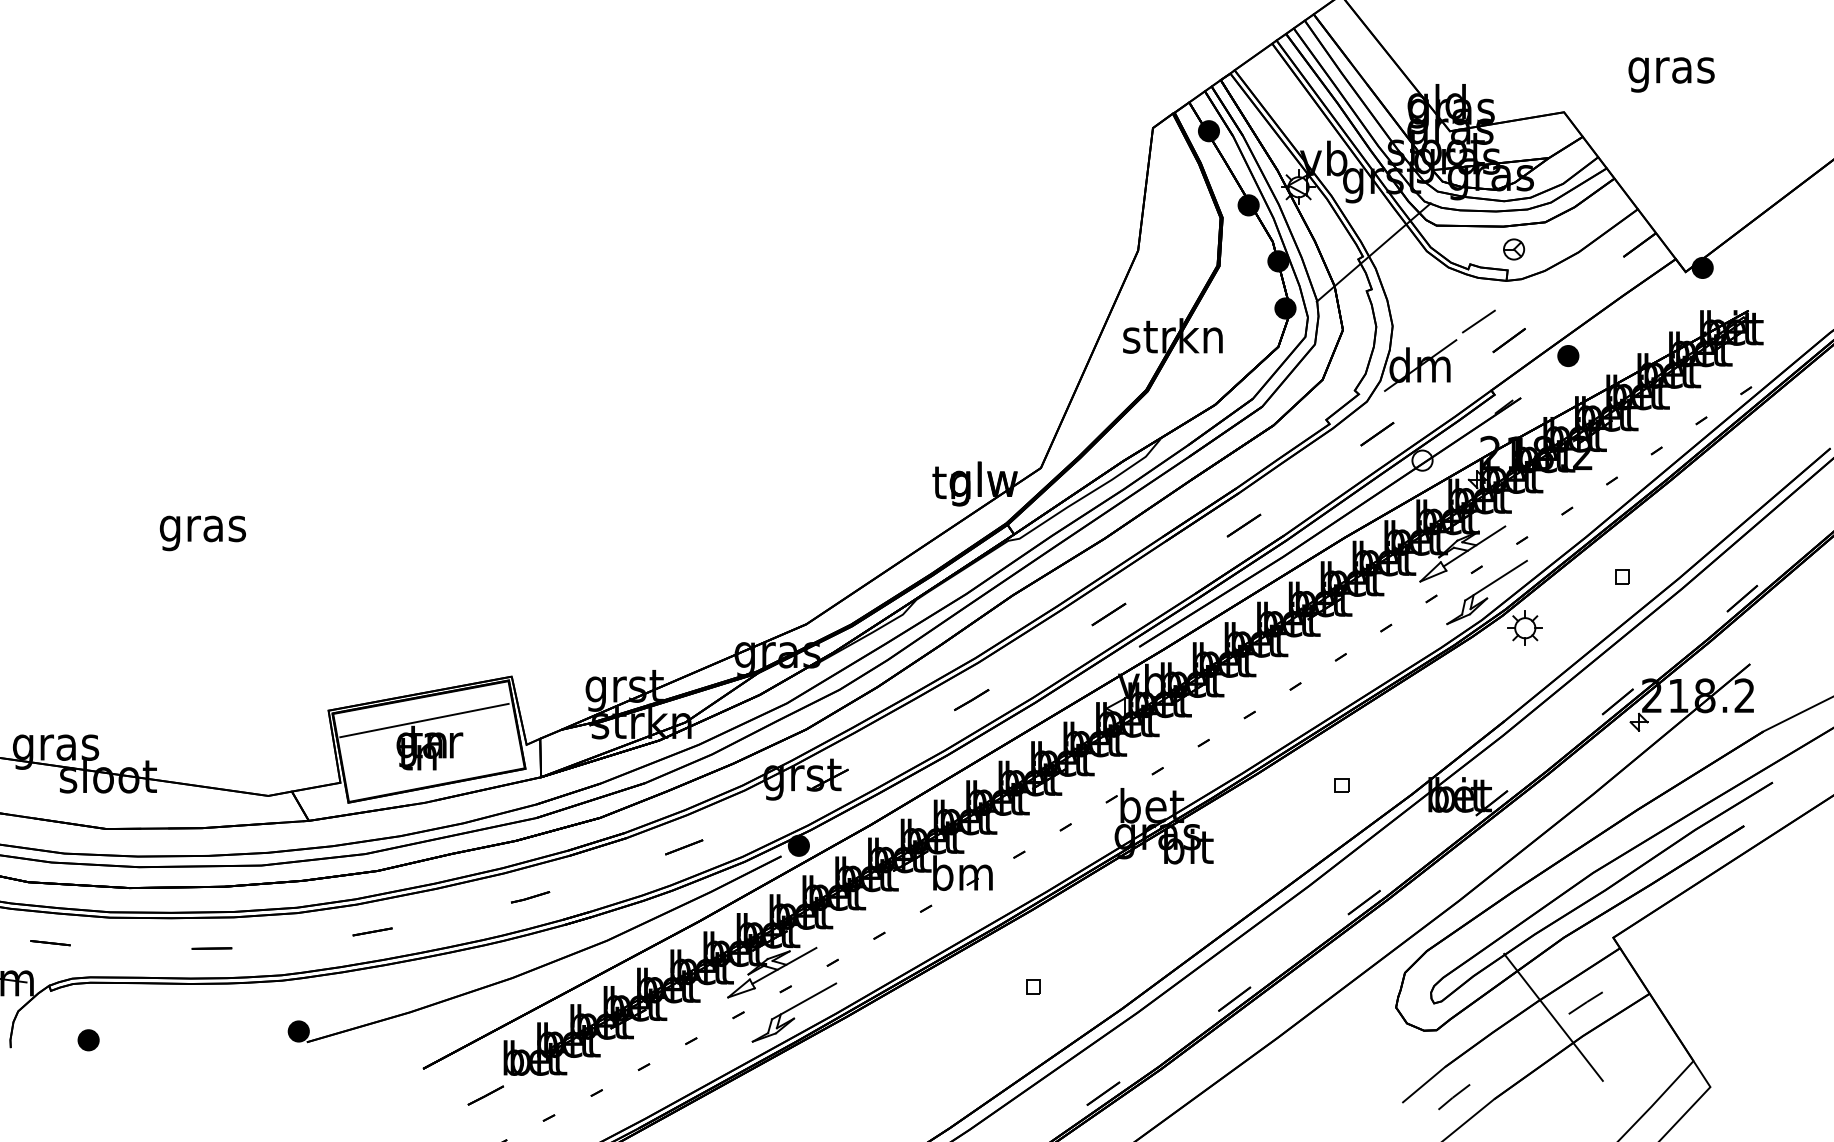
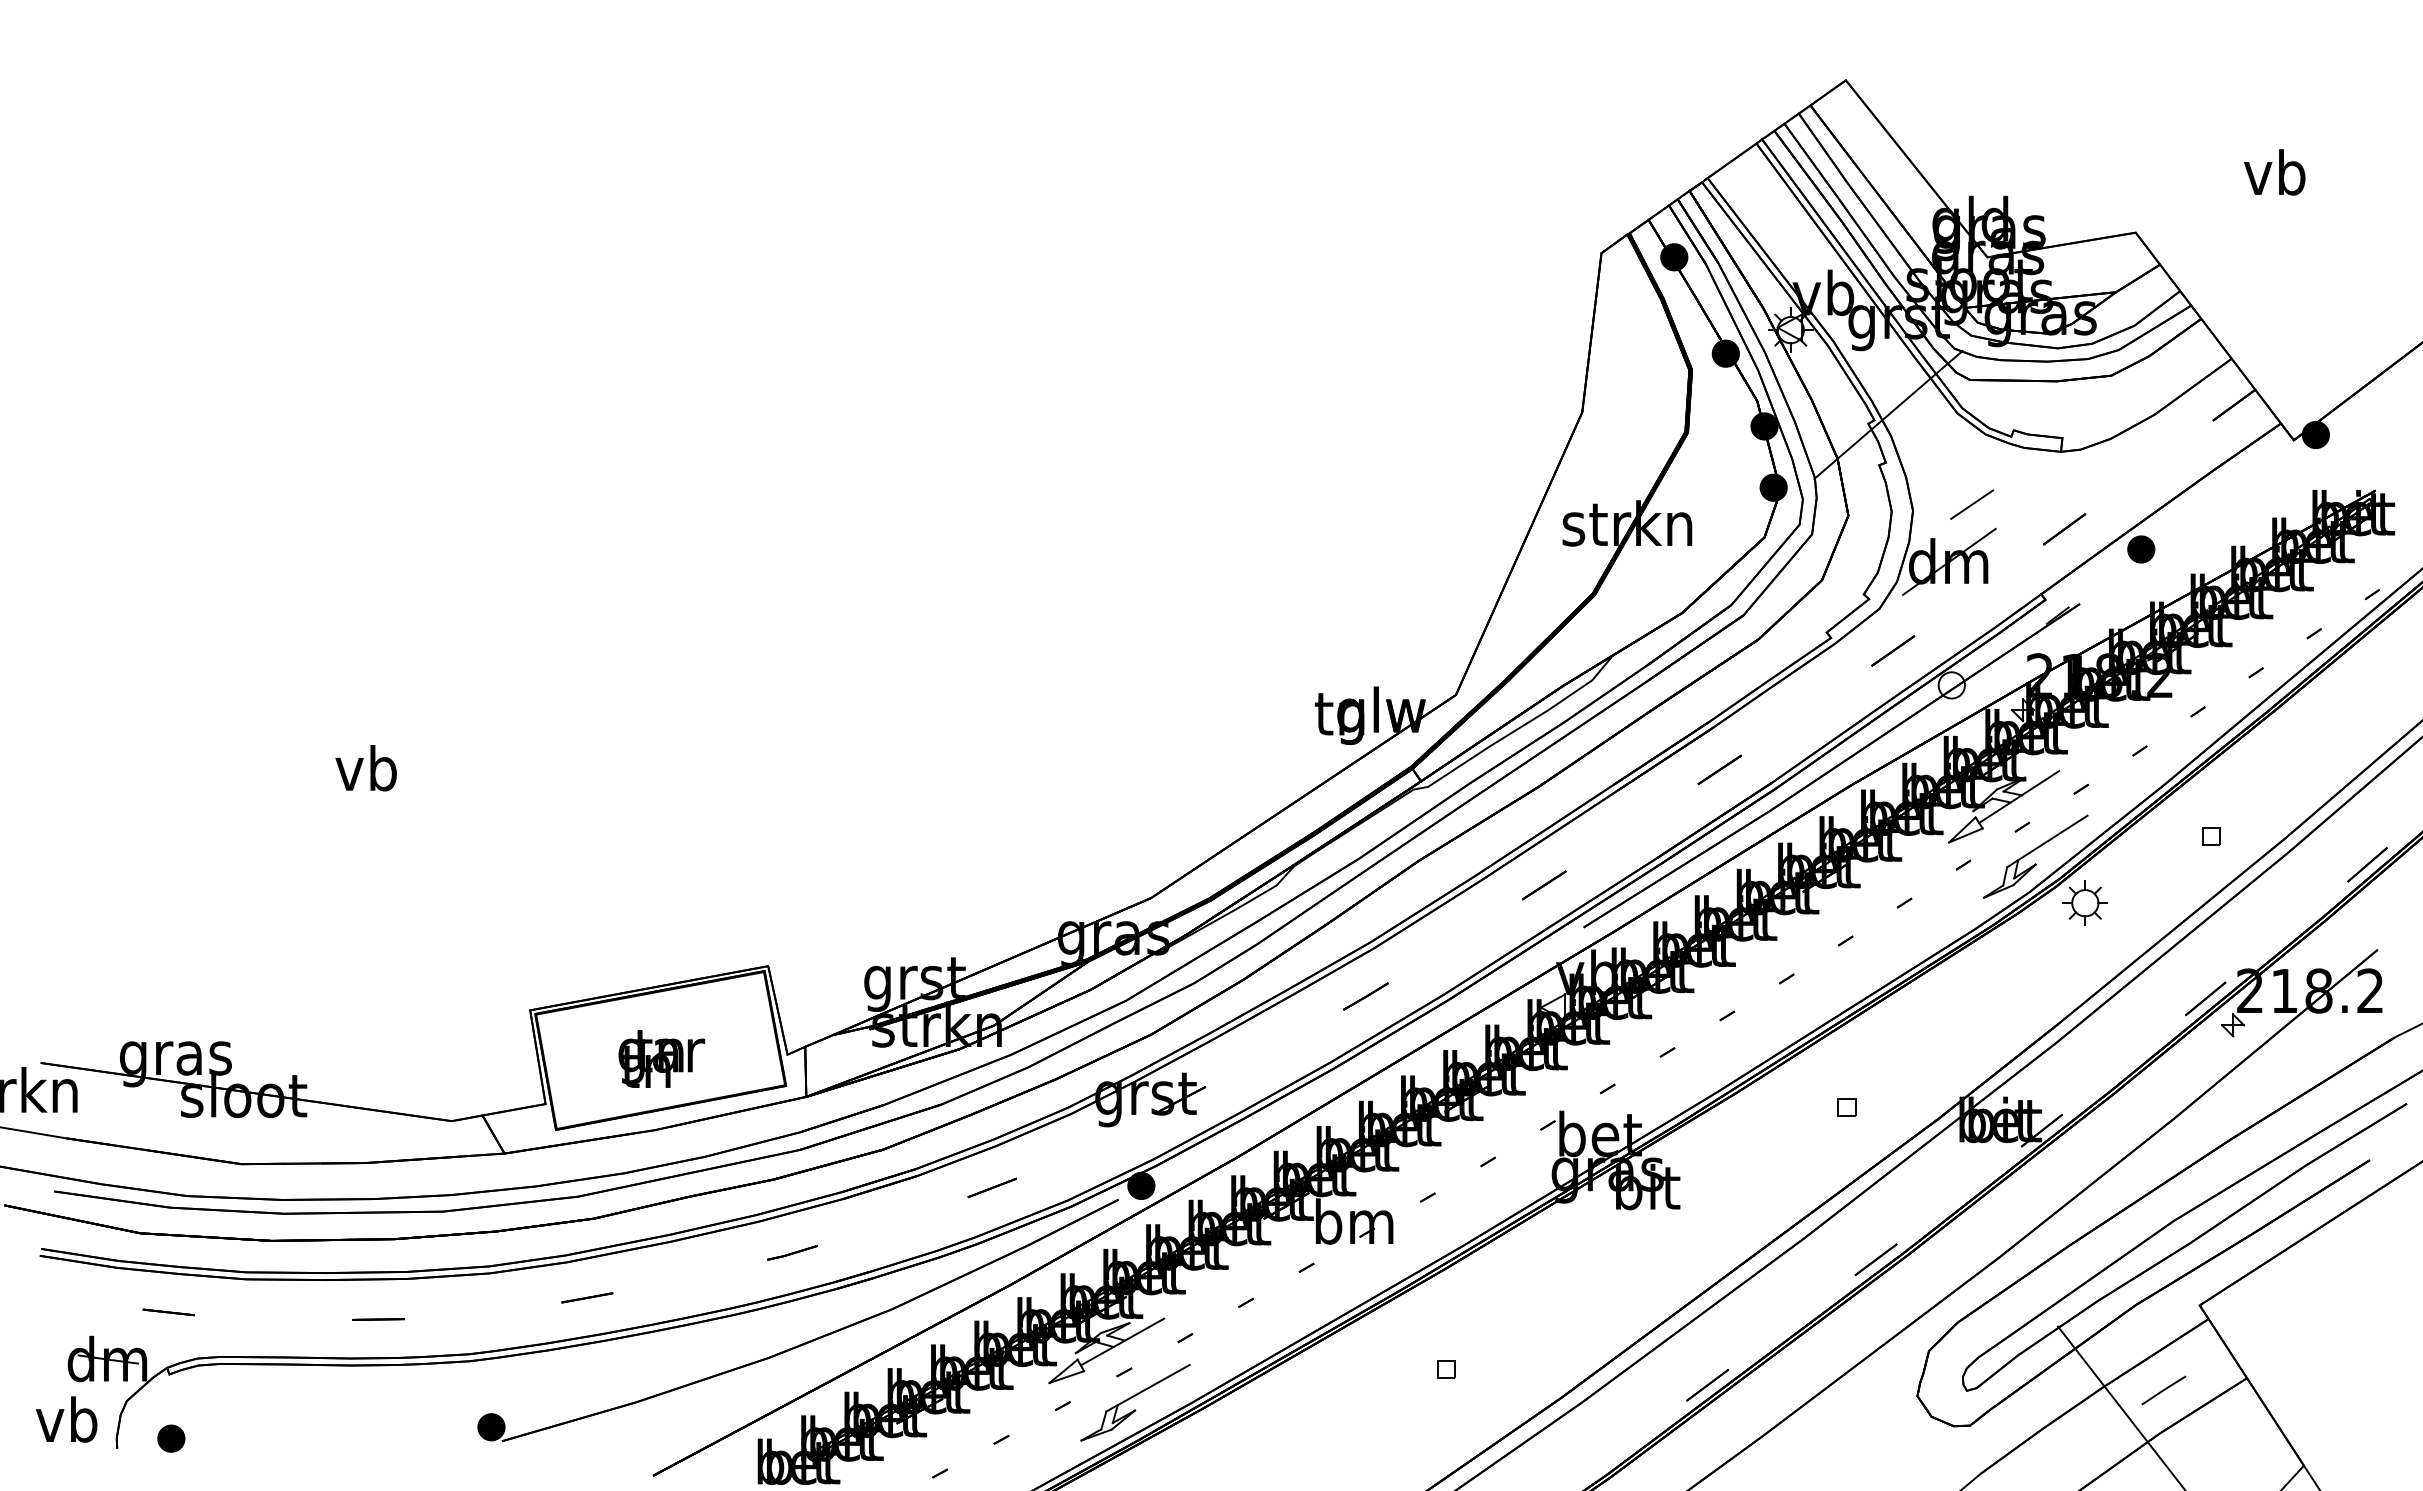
text: (1671, 70) -> (2275, 178), gras -> vb
part: (1513, 249) -> (2070, 411), removed
line: (1479, 321) -> (1972, 504), moved
text: (202, 529) -> (366, 774), gras -> vb
line: (424, 720) -> (654, 1022), removed
part: (88, 1040) -> (171, 1438), moved

